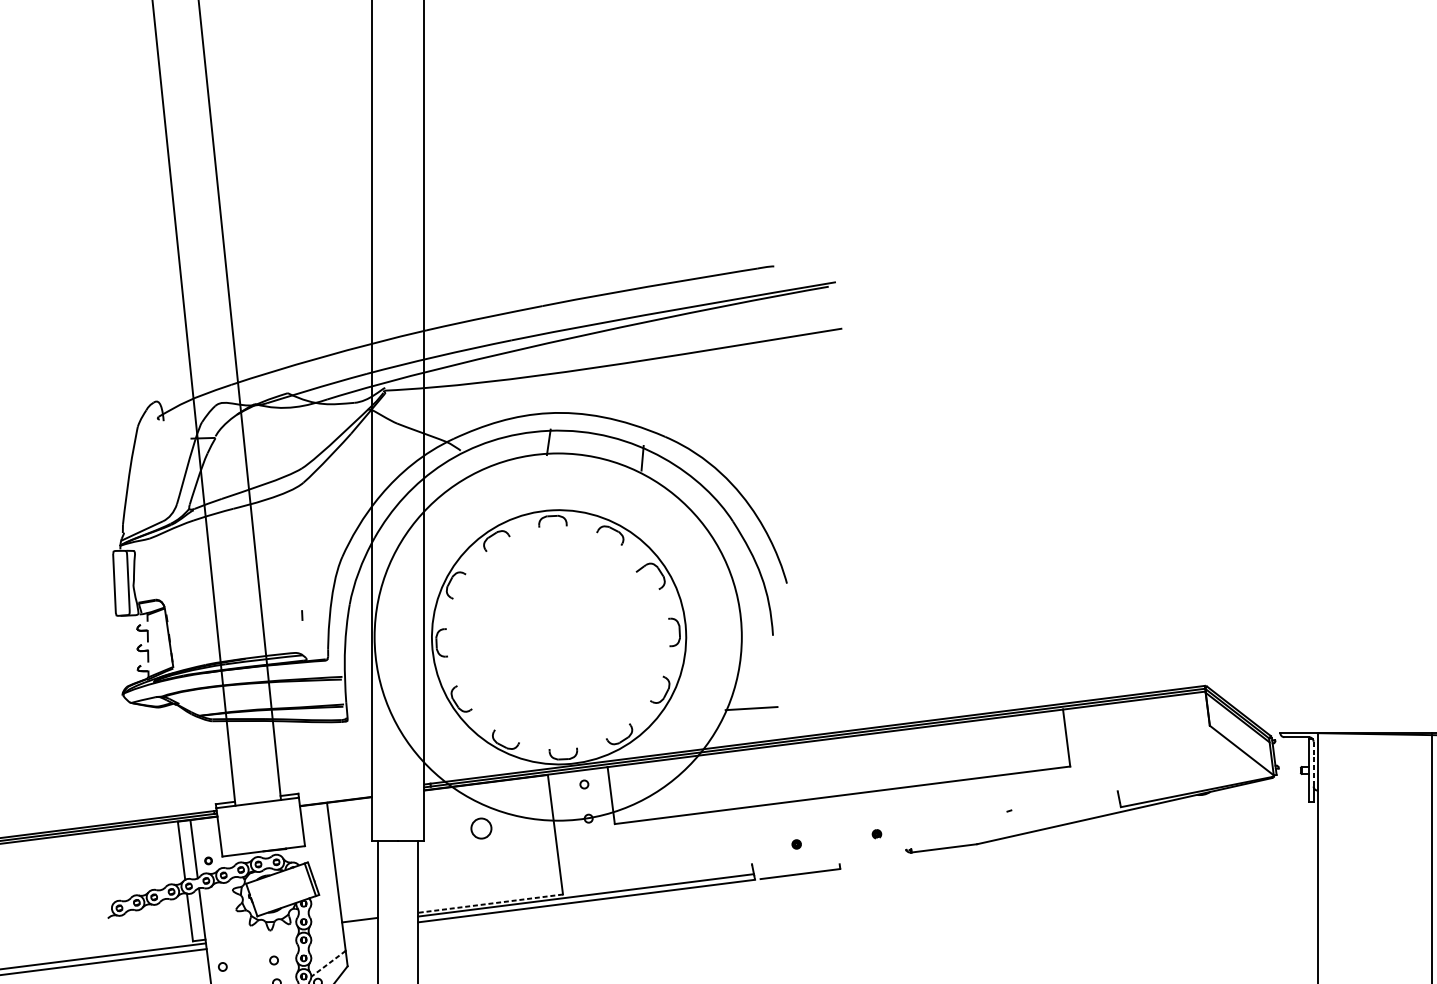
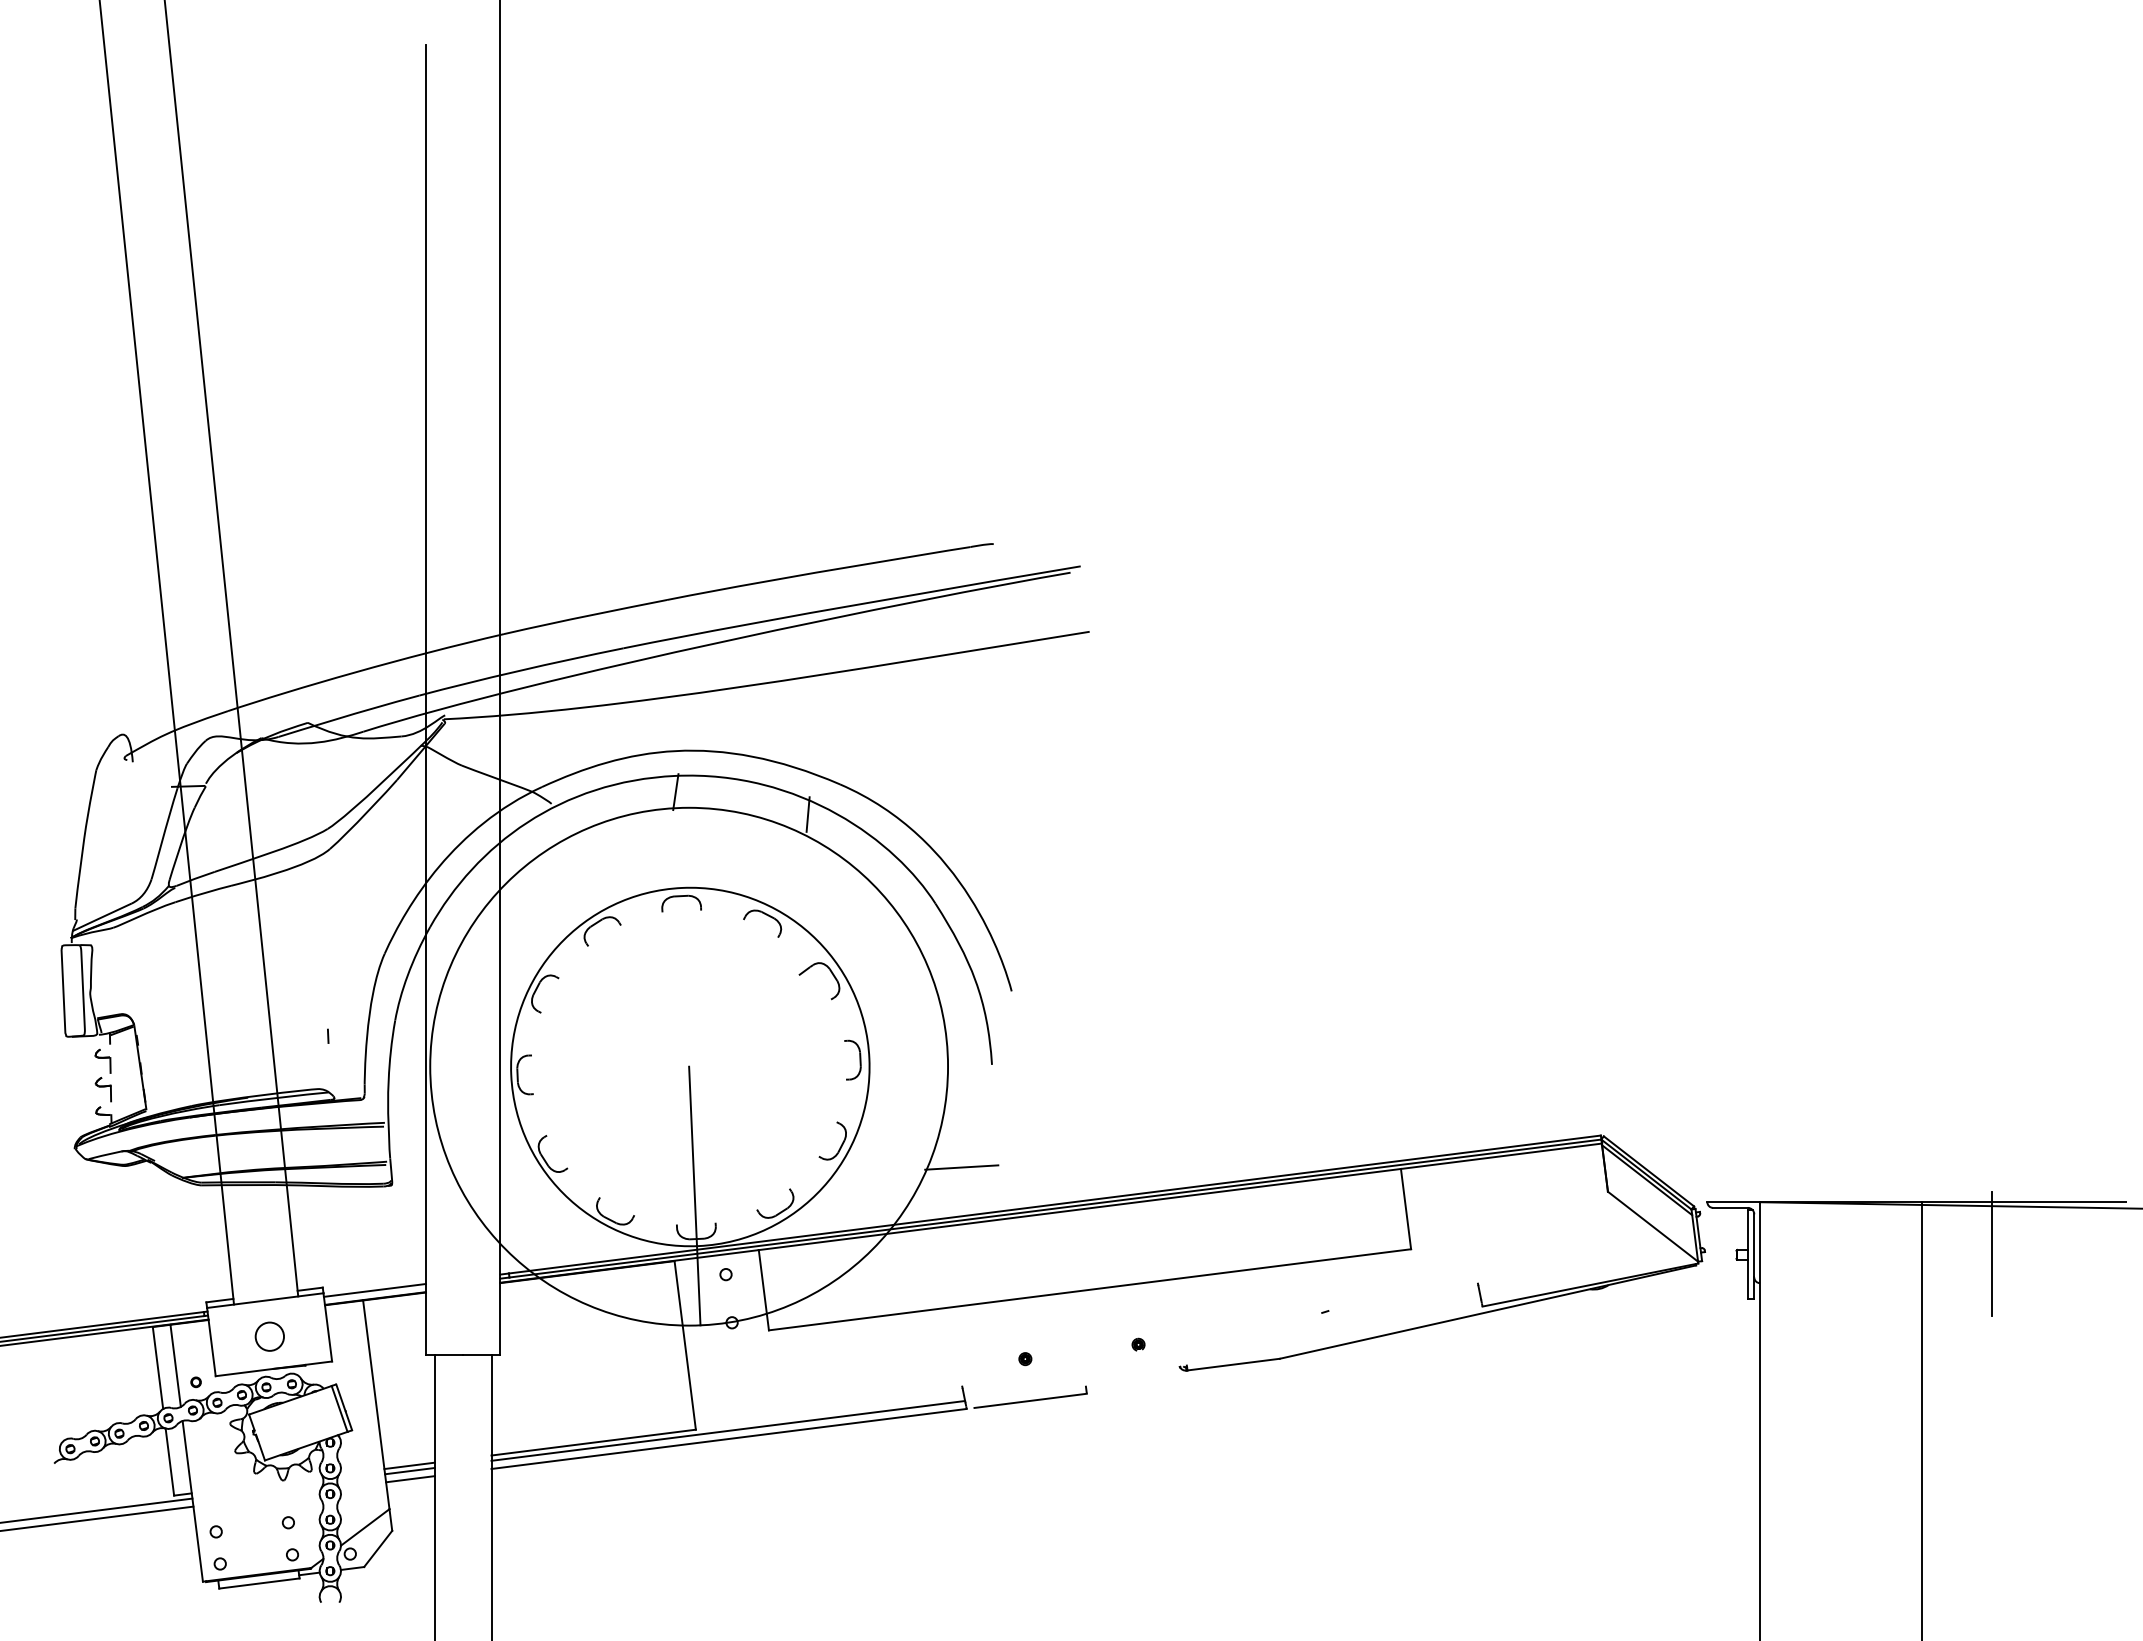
line: (562, 728) -> (694, 1195), added
line: (1313, 763) -> (1754, 1245), dashed -> solid
line: (335, 795) -> (374, 1289), added
circle: (481, 828) -> (269, 1336), moved
line: (490, 903) -> (593, 1442), dashed -> solid
line: (359, 923) -> (409, 1470), added
line: (360, 929) -> (410, 1479), added
line: (328, 963) -> (364, 1527), dashed -> solid

